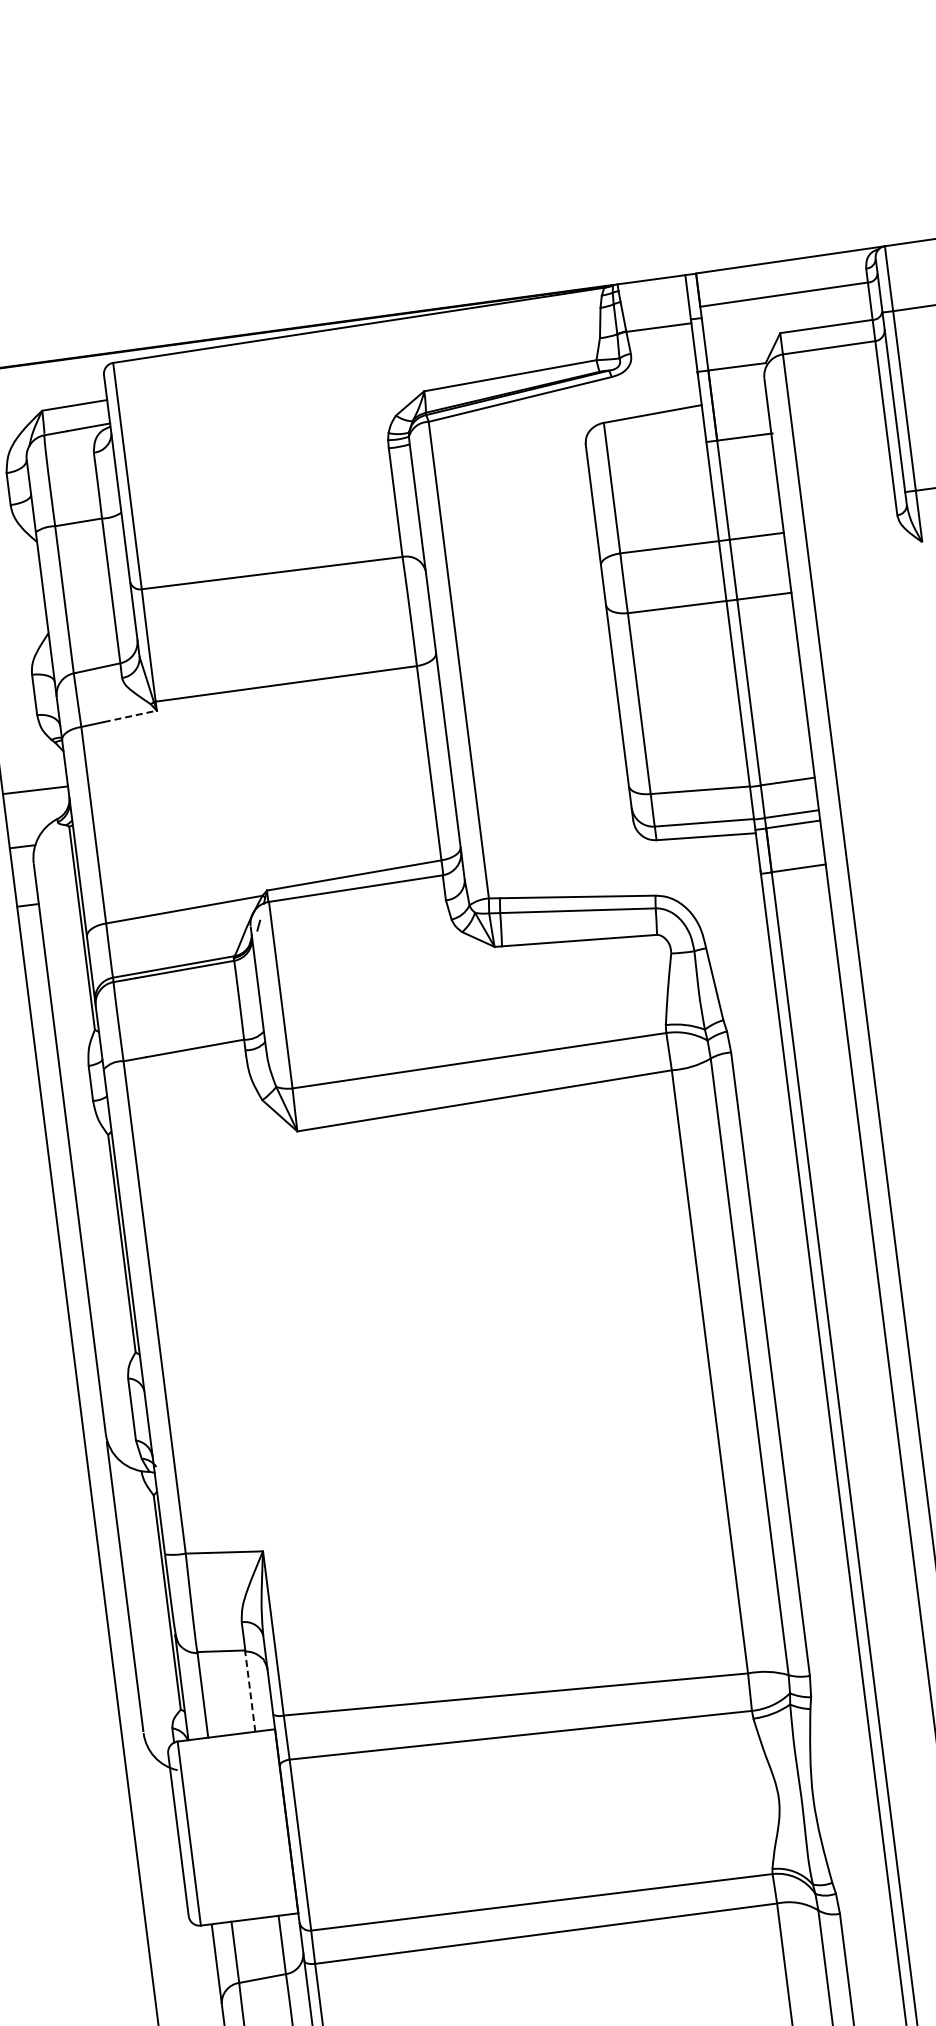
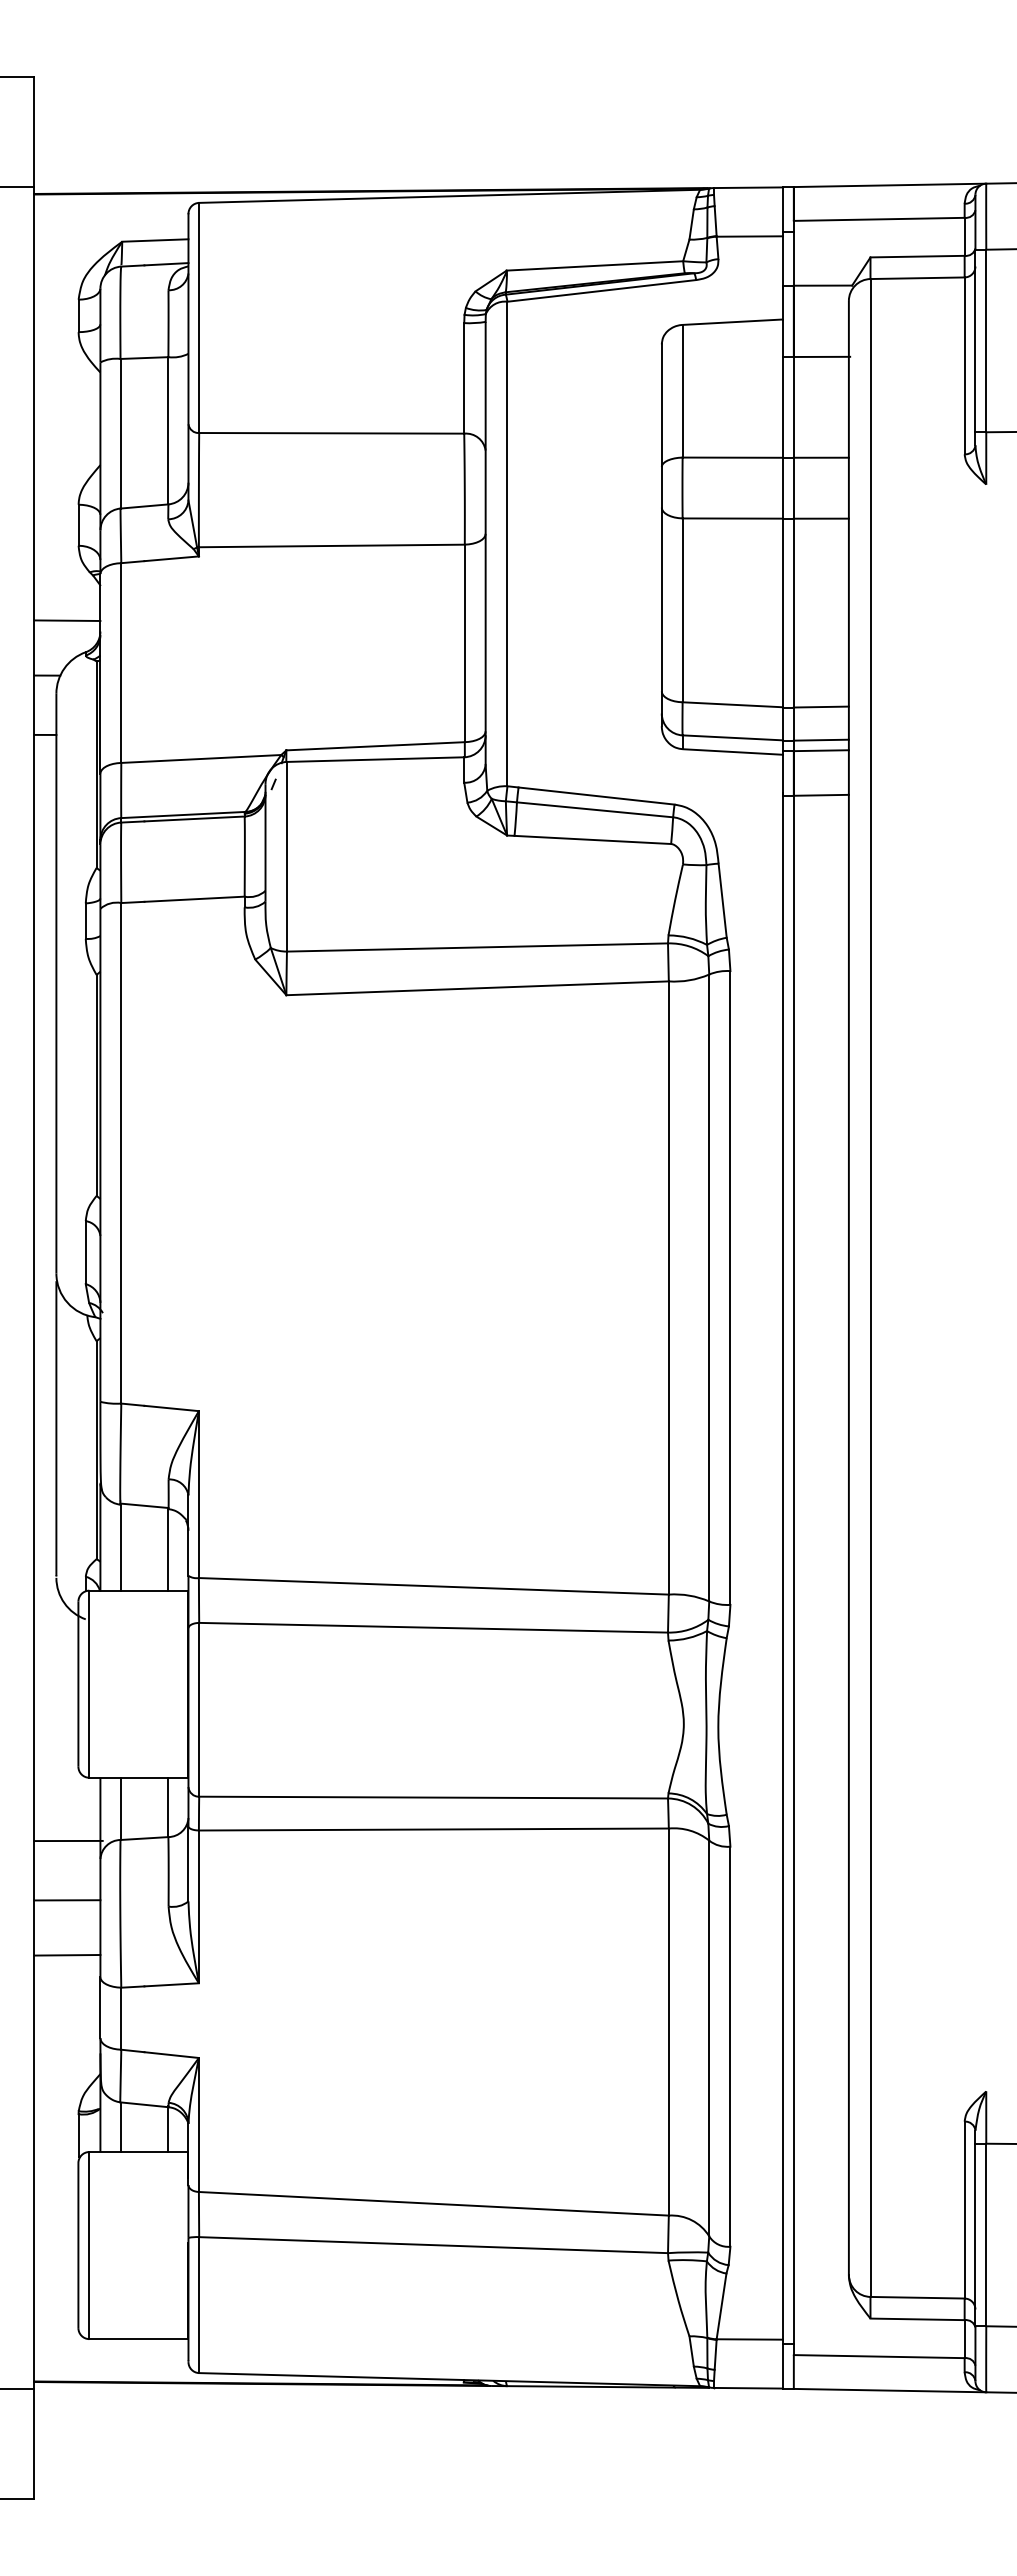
line: (131, 716) -> (172, 558), dashed -> solid
line: (250, 1691) -> (168, 1549), dashed -> solid
line: (188, 1989) -> (68, 1840), added

